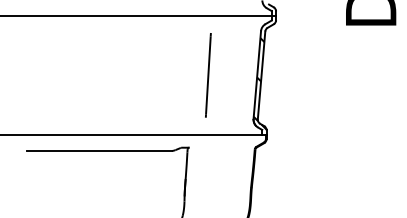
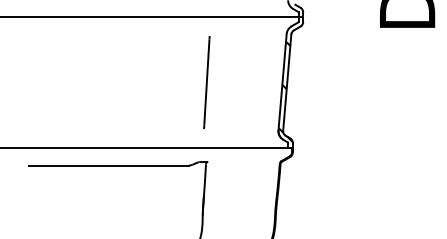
line: (208, 75) -> (206, 82), moved

